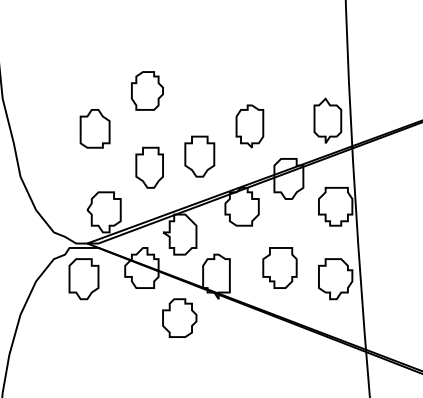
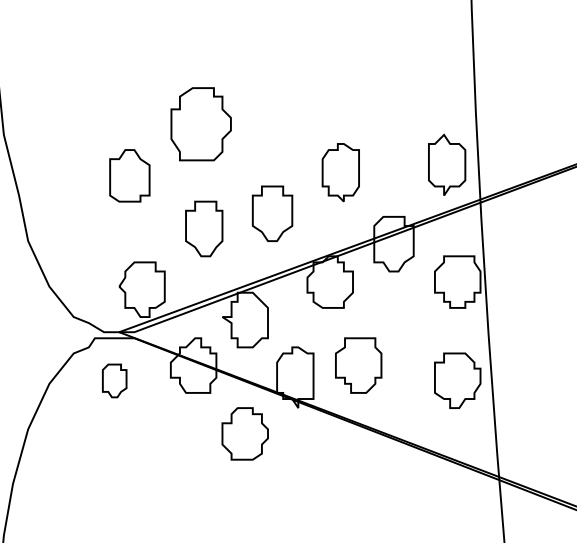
part: (147, 90) -> (201, 123), size x1.4
part: (279, 267) -> (358, 364), moved
part: (83, 279) -> (114, 381), size x0.6

